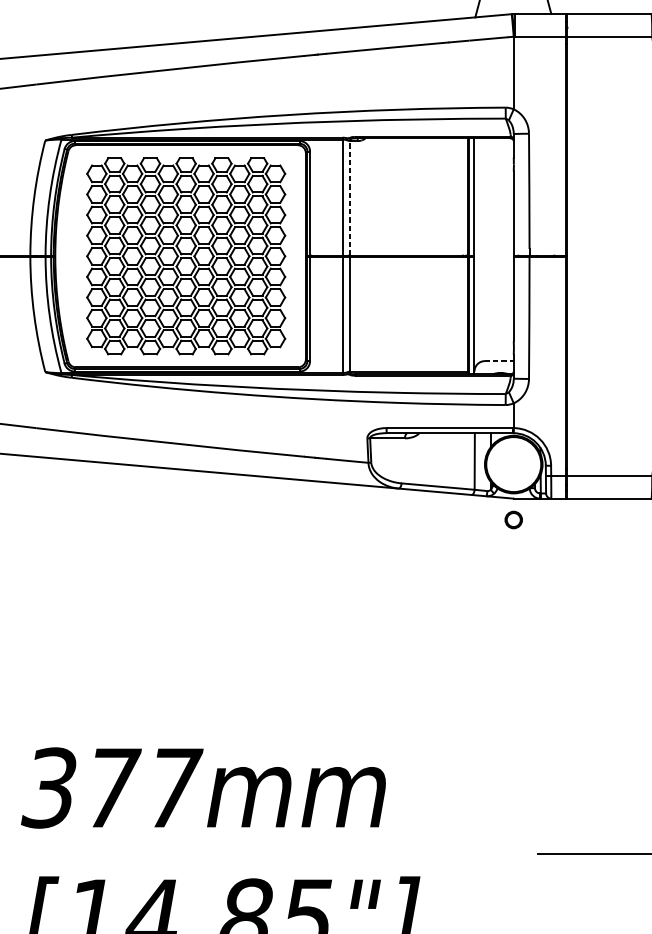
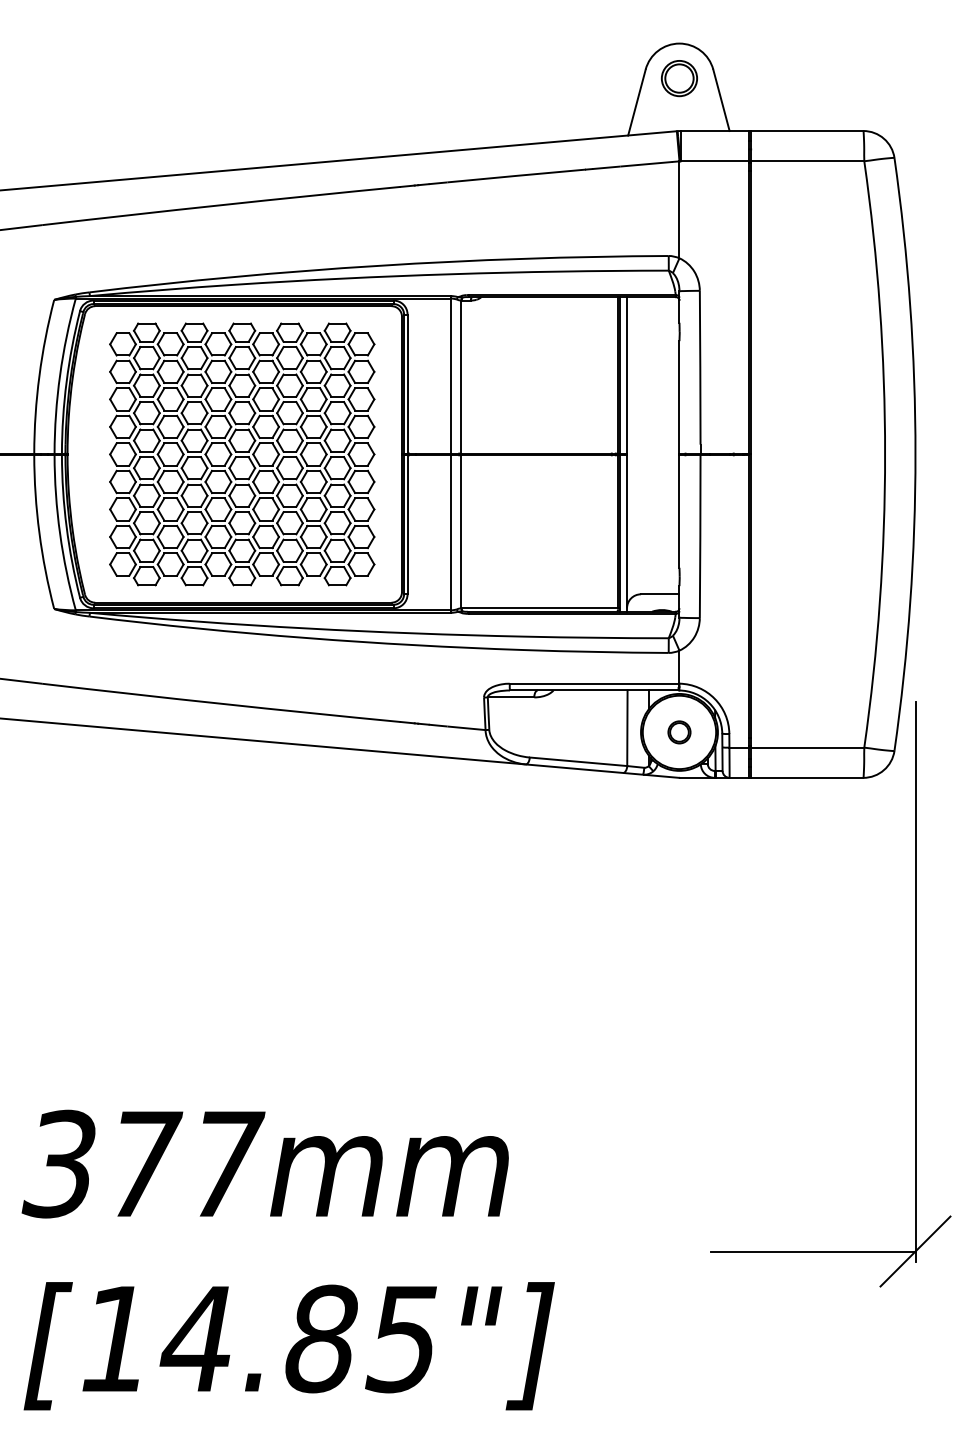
line: (350, 197) -> (461, 376), dashed -> solid
line: (499, 361) -> (660, 594), dashed -> solid
circle: (513, 520) -> (679, 732), moved

